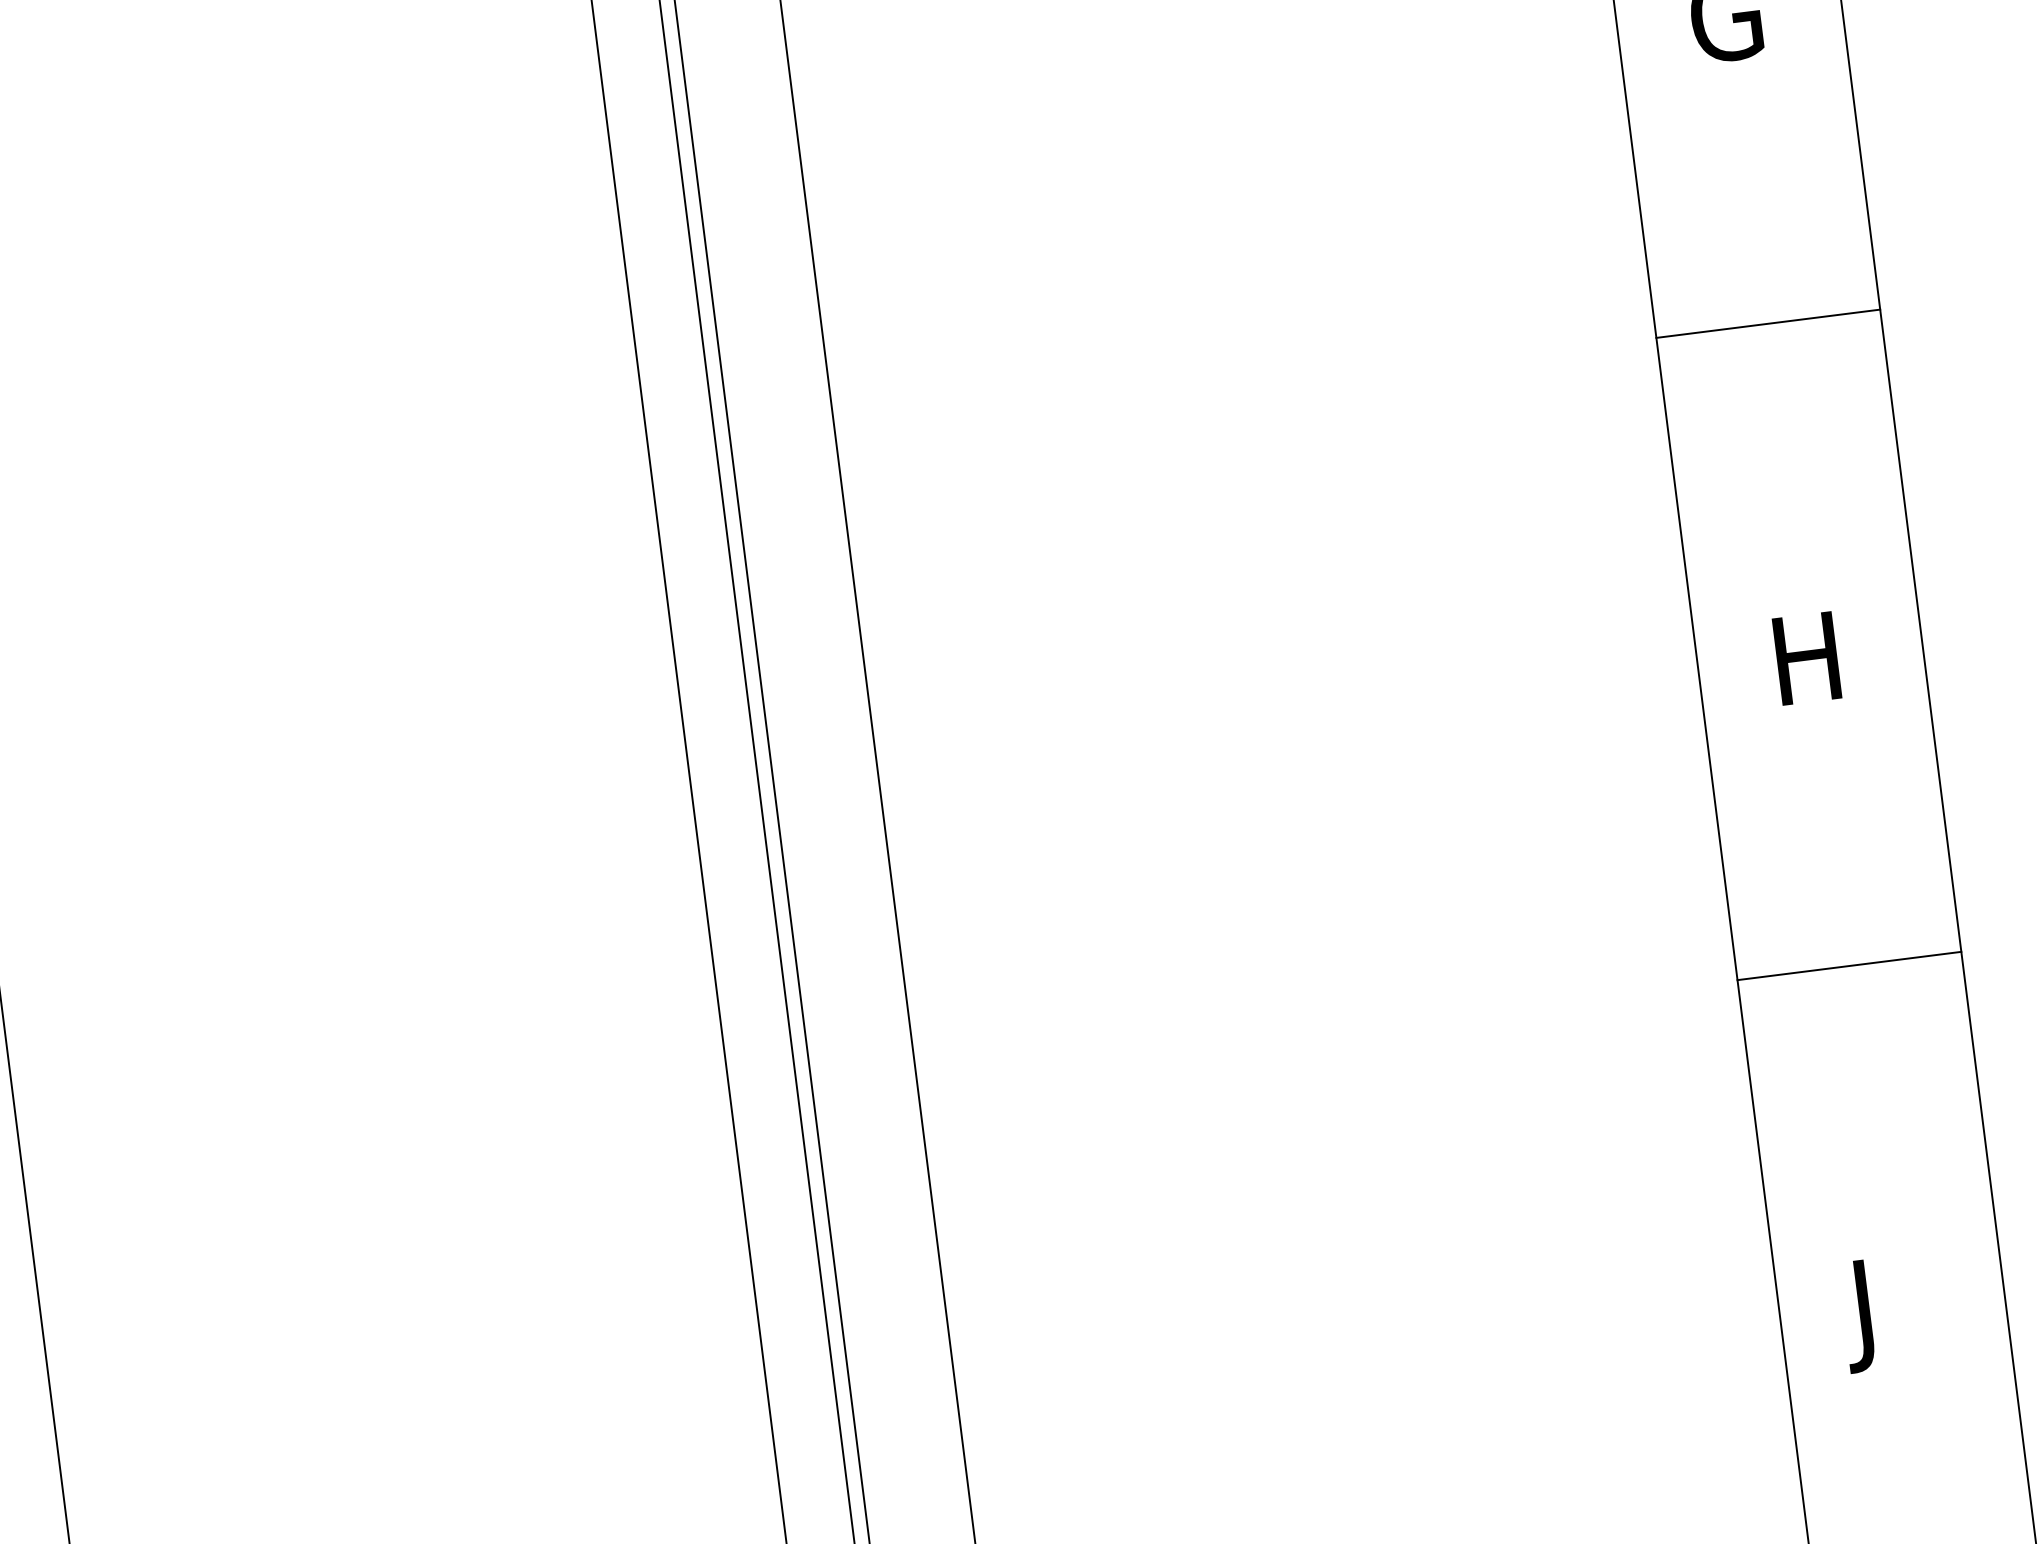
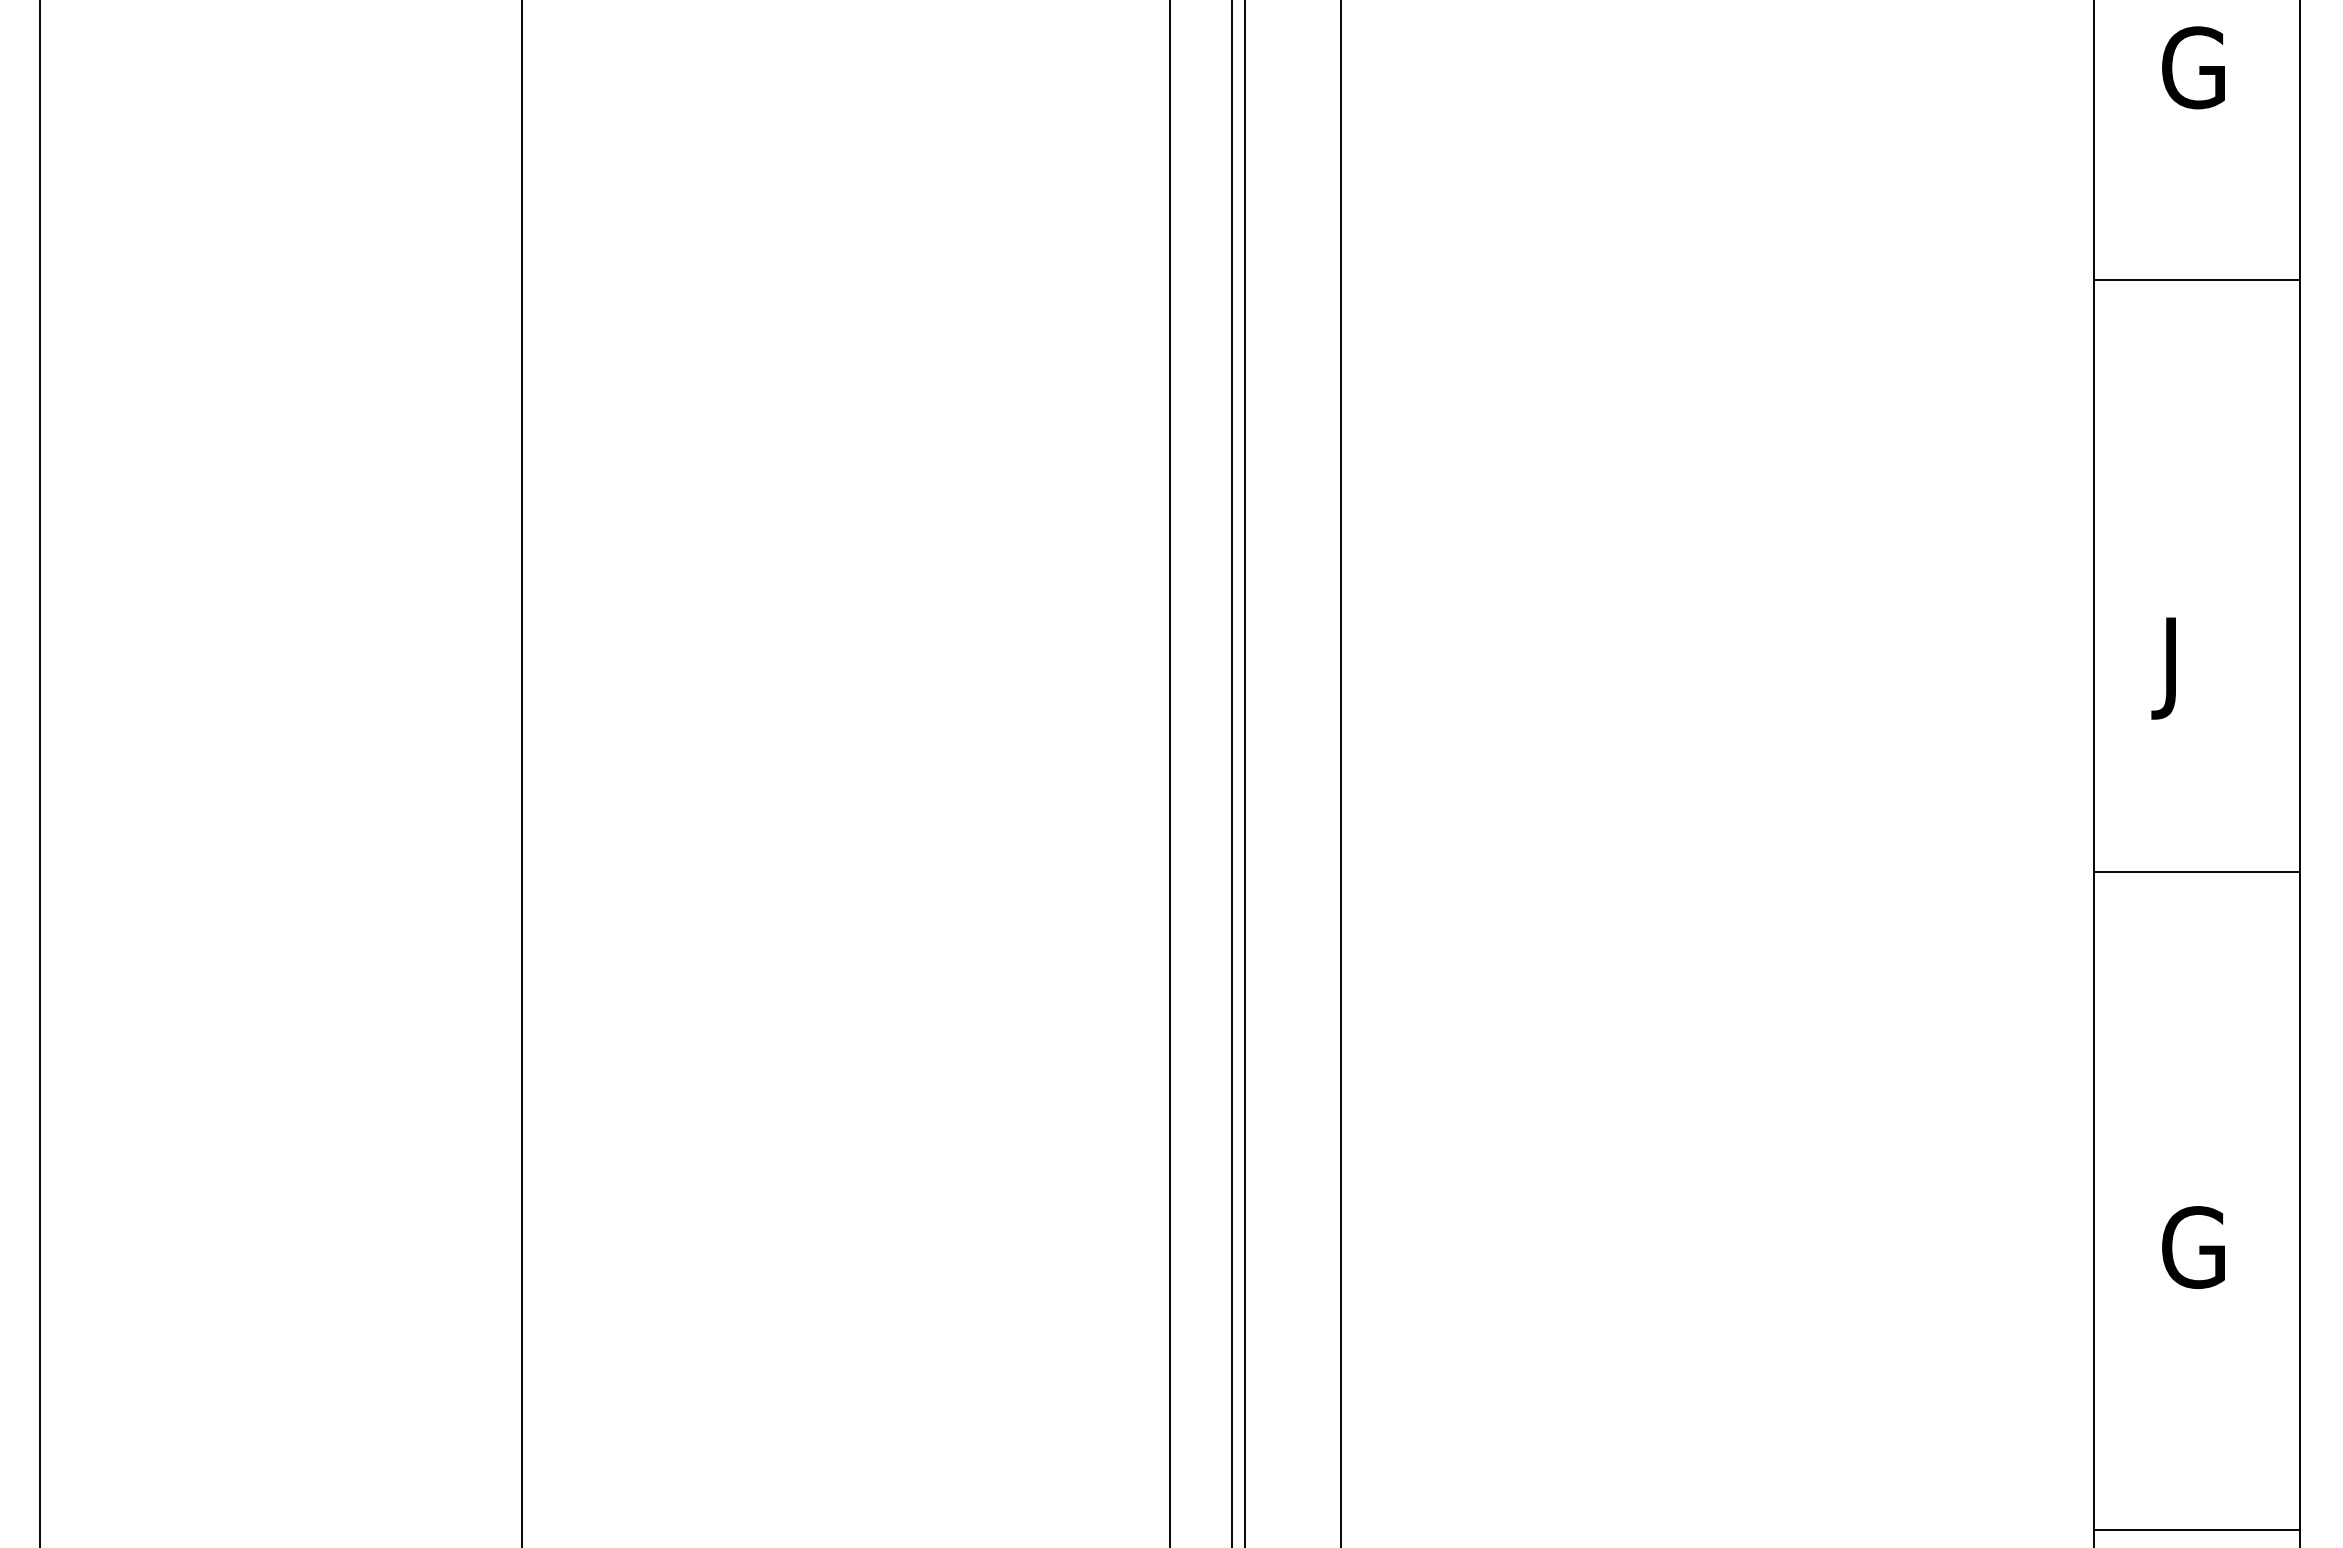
line: (1767, 323) -> (2196, 279), moved
text: (1799, 671) -> (2185, 668), H -> J
line: (1849, 966) -> (2196, 872), moved
text: (1882, 1312) -> (2187, 1257), J -> G

